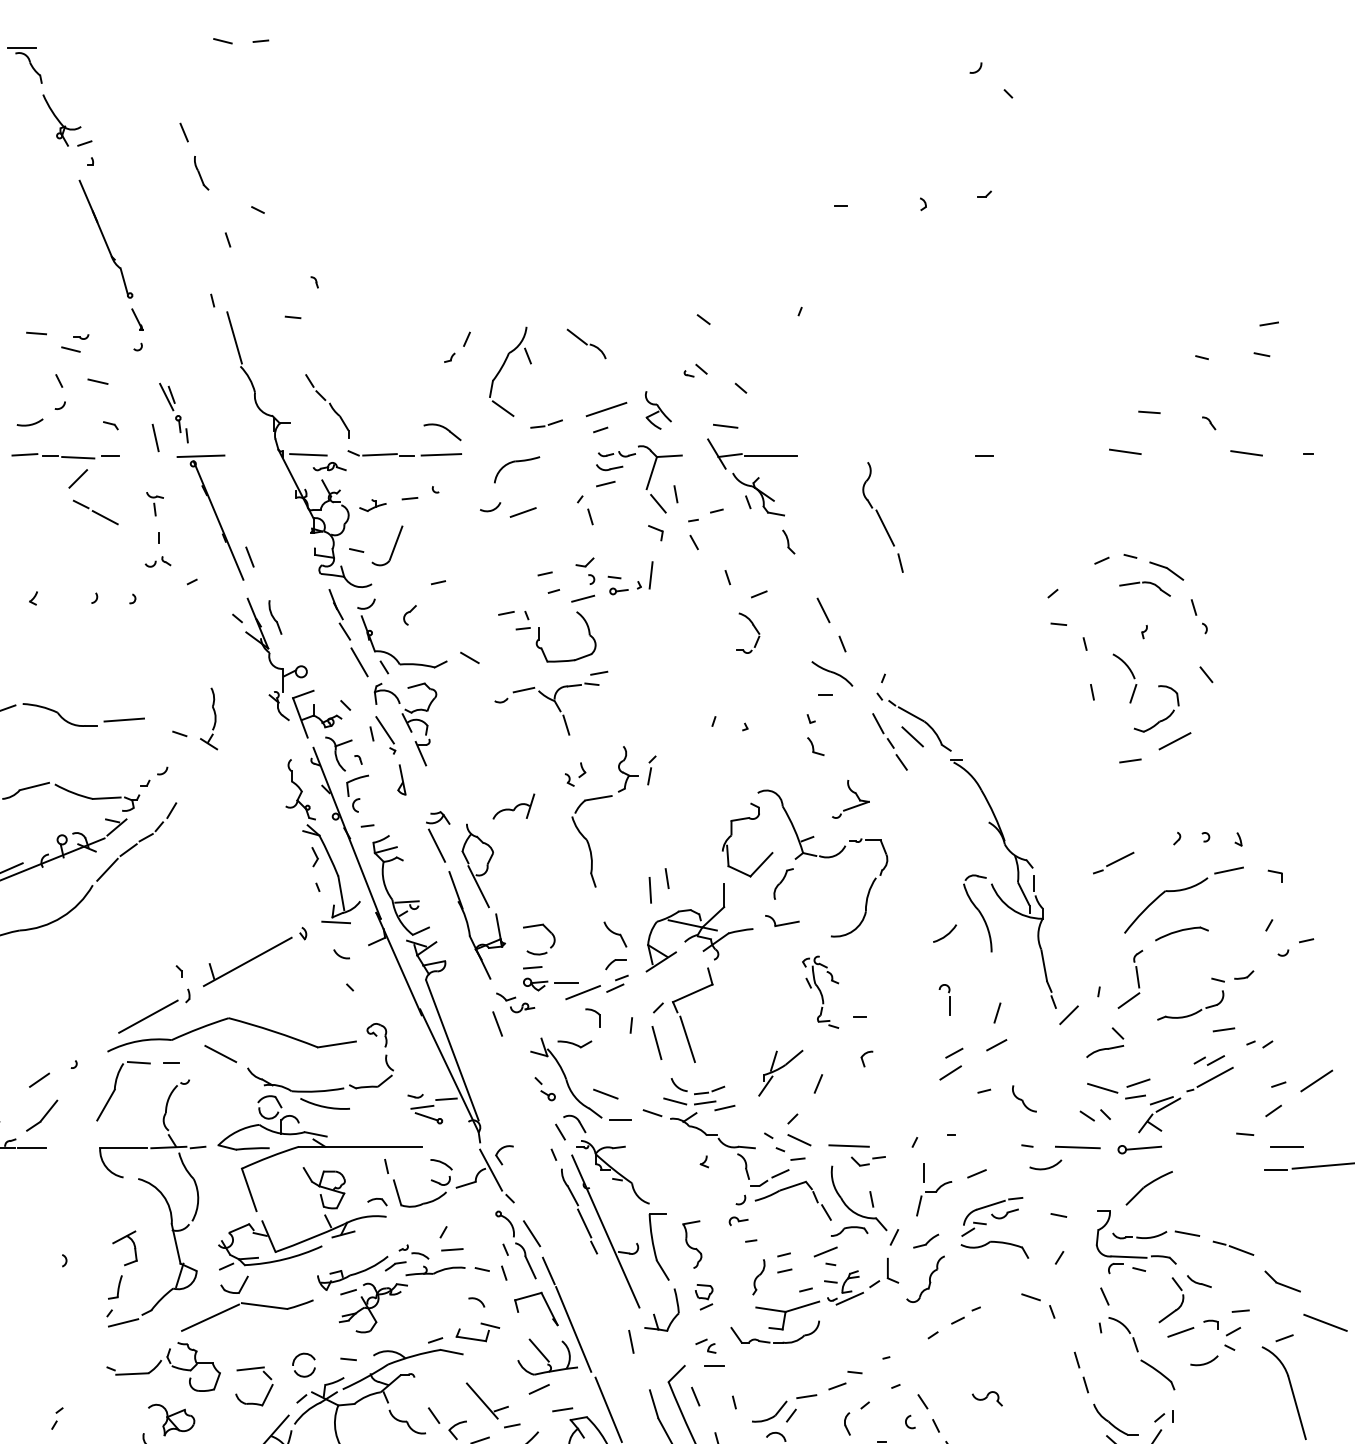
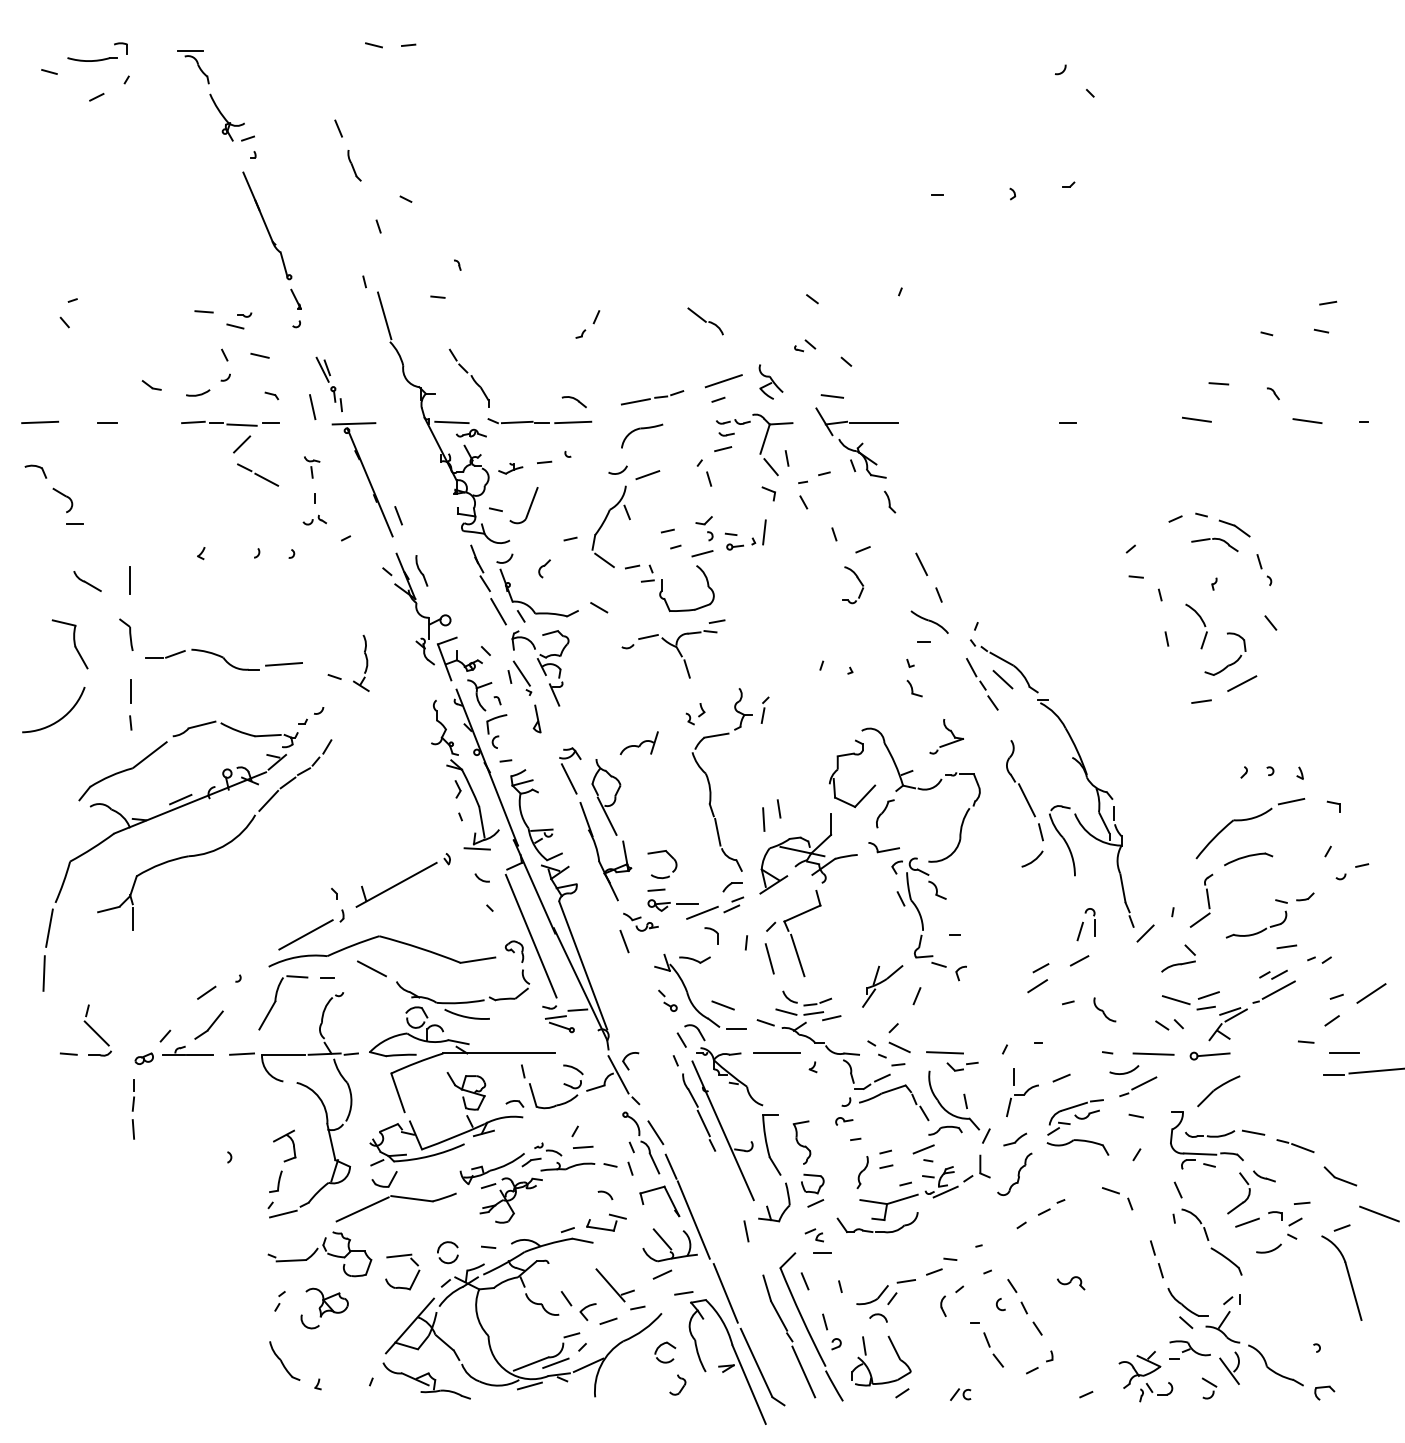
part: (504, 366) -> (605, 521), moved
line: (509, 431) -> (635, 401), added
part: (441, 432) -> (573, 402), size x0.71
part: (609, 468) -> (726, 434), size x0.62
part: (882, 517) -> (1024, 790), moved
part: (1113, 862) -> (1138, 1086), moved
line: (599, 903) -> (717, 831), added
part: (820, 992) -> (918, 912), size x1.67
part: (943, 999) -> (1089, 922), moved
line: (394, 1017) -> (530, 935), added
line: (78, 1146) -> (242, 1053), added
line: (664, 1146) -> (776, 1053), added
part: (703, 1297) -> (812, 1190), size x1.43
part: (56, 1418) -> (279, 1301), moved

